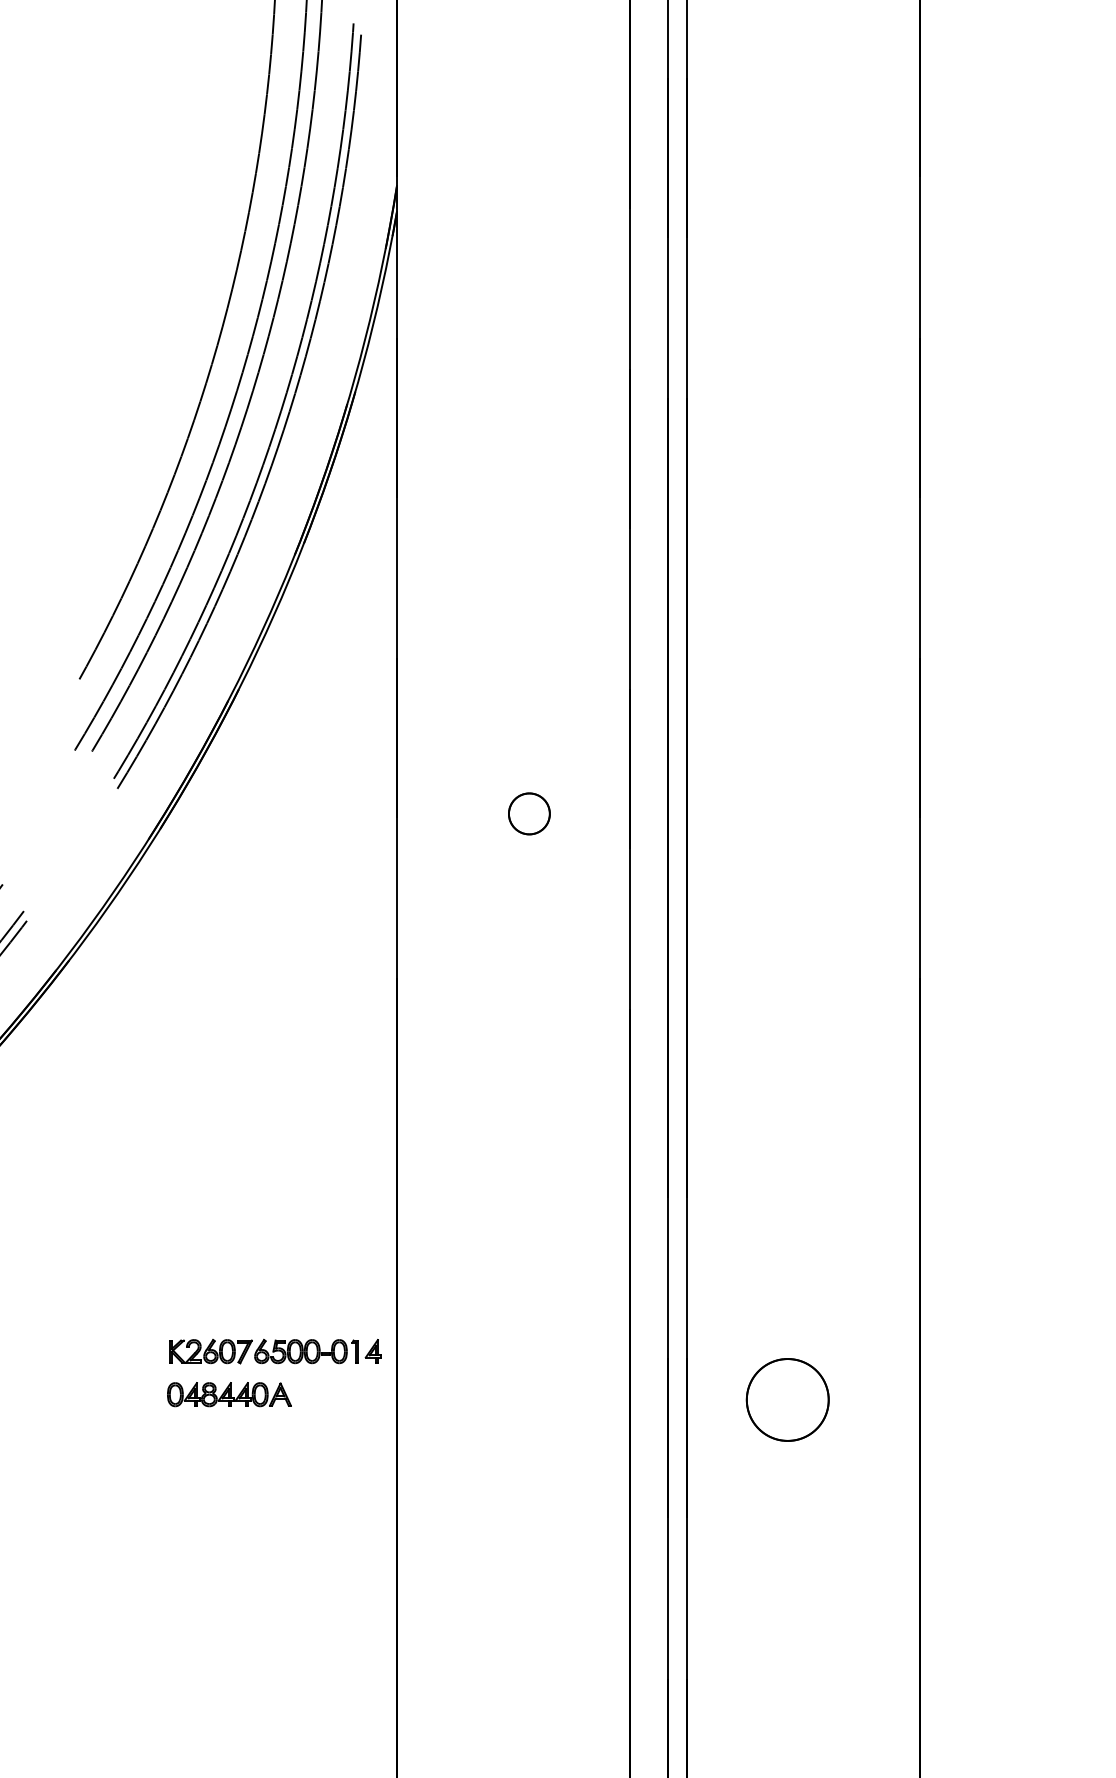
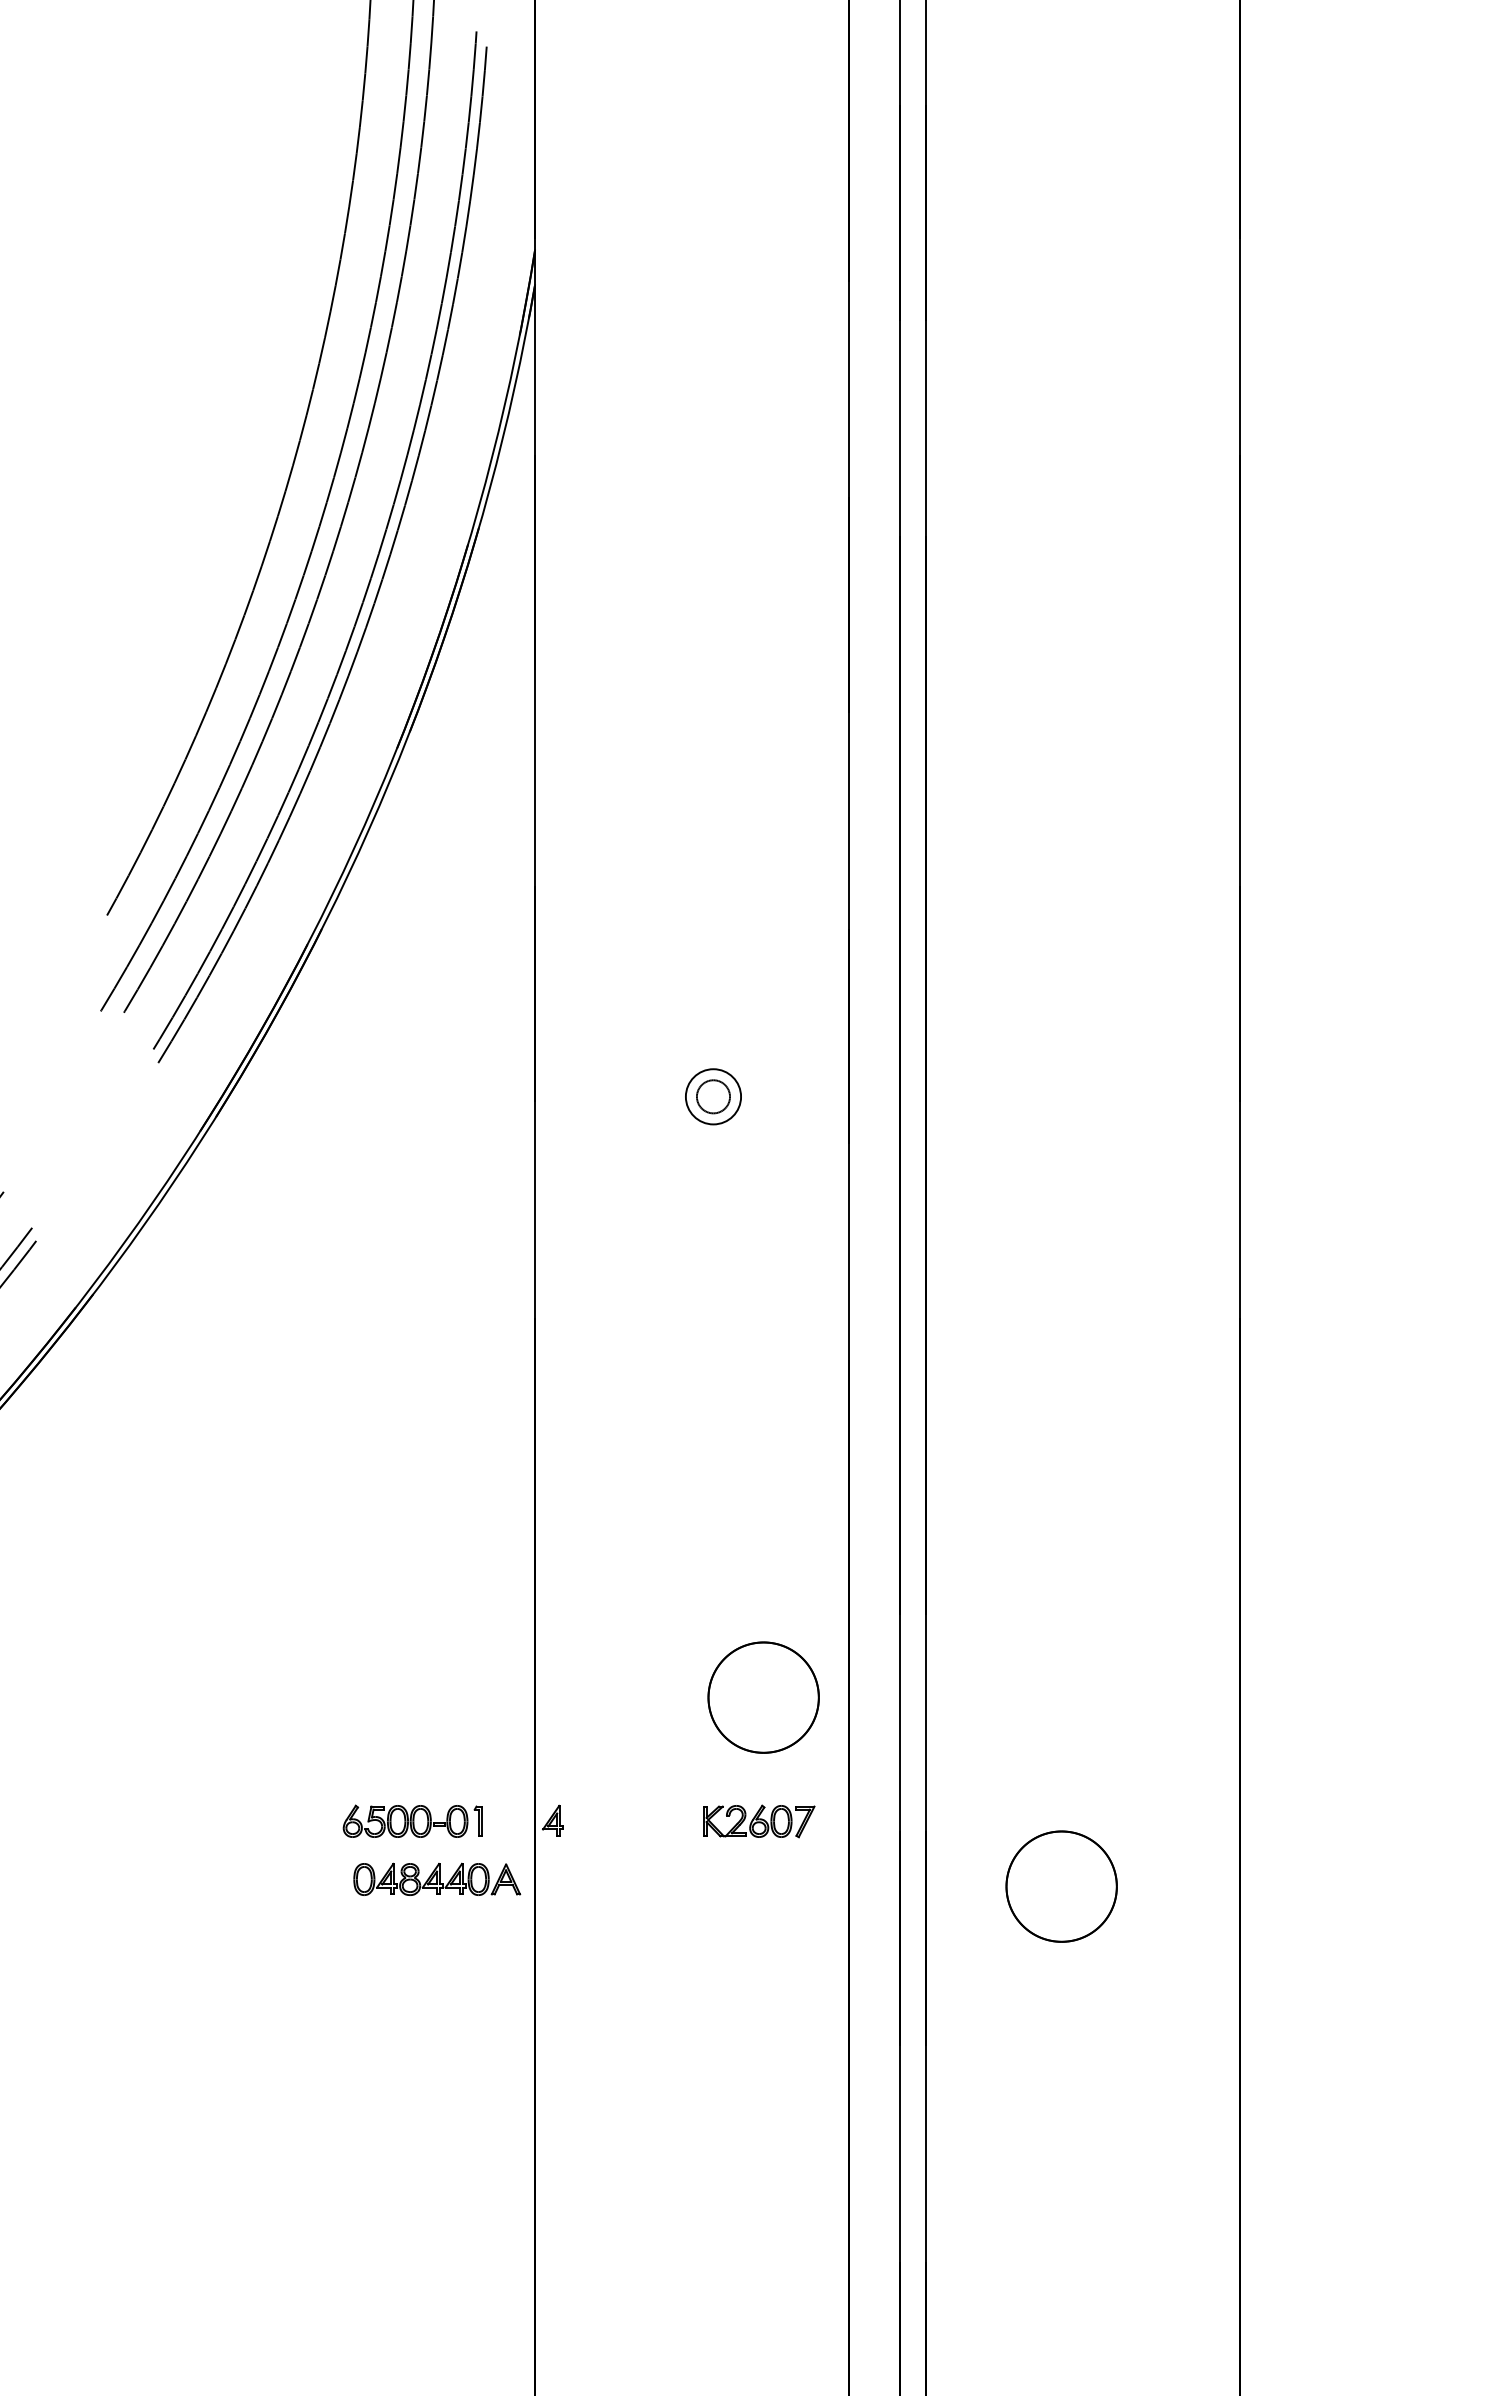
circle: (529, 813) -> (713, 1096), size x0.6
circle: (566, 1259) -> (763, 1697), added
part: (372, 1350) -> (552, 1820), moved
part: (211, 1351) -> (759, 1821), moved
part: (229, 1393) -> (437, 1878), moved

